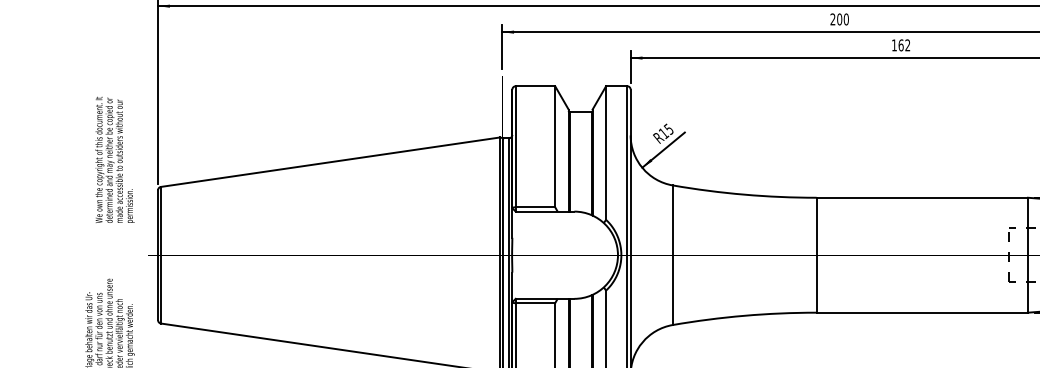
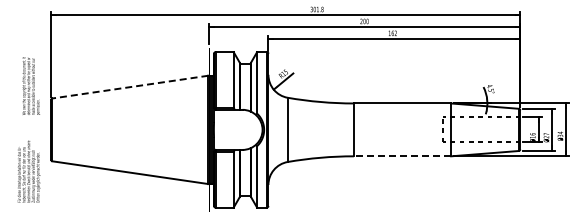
line: (330, 163) -> (130, 87), solid -> dashed
line: (922, 313) -> (402, 156), solid -> dashed

